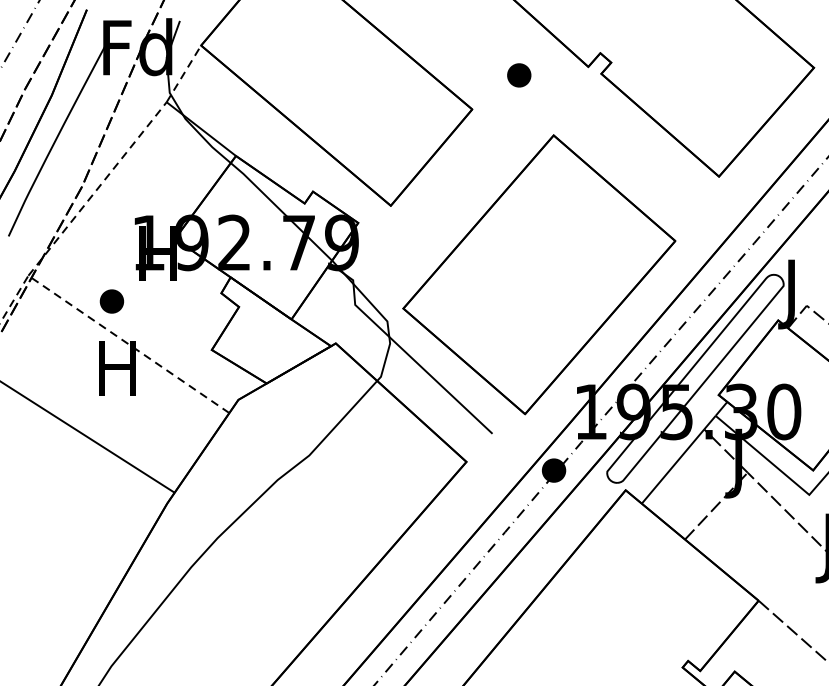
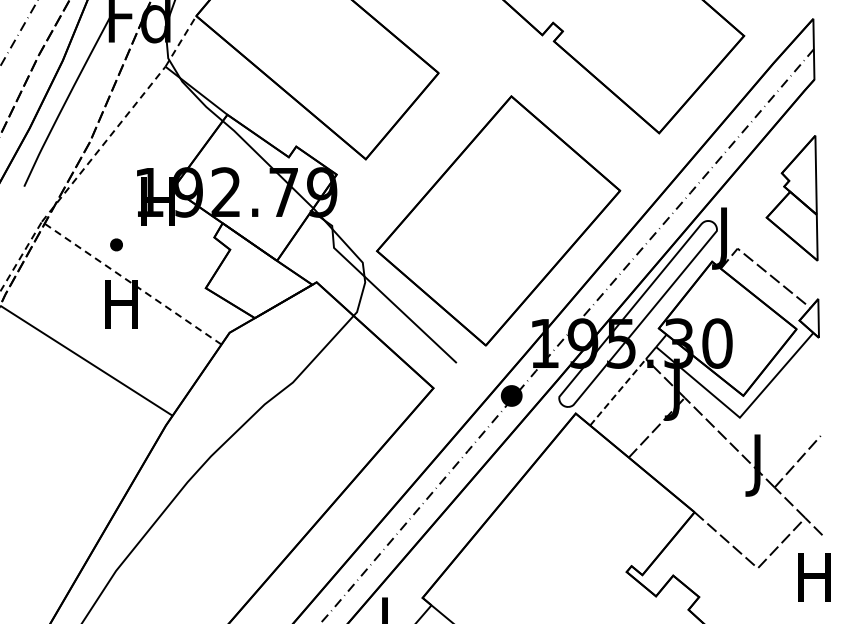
part: (519, 75) -> (480, 42), removed
part: (111, 301) -> (116, 244), size x0.6
line: (673, 465) -> (618, 391), solid -> dashed

